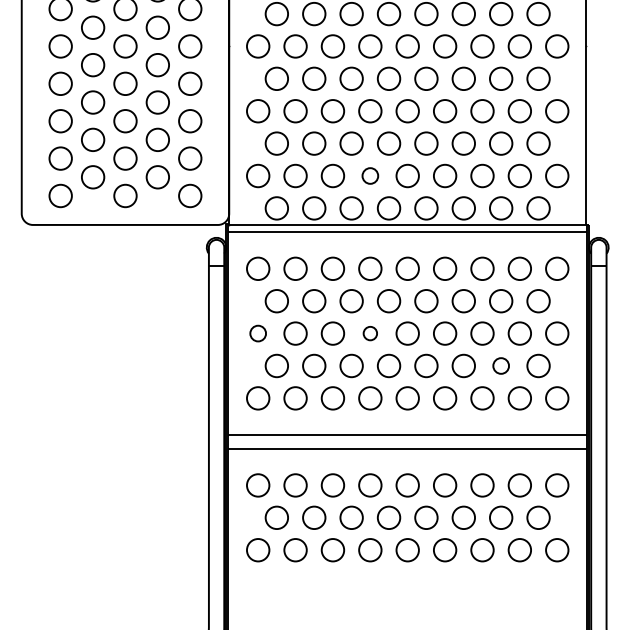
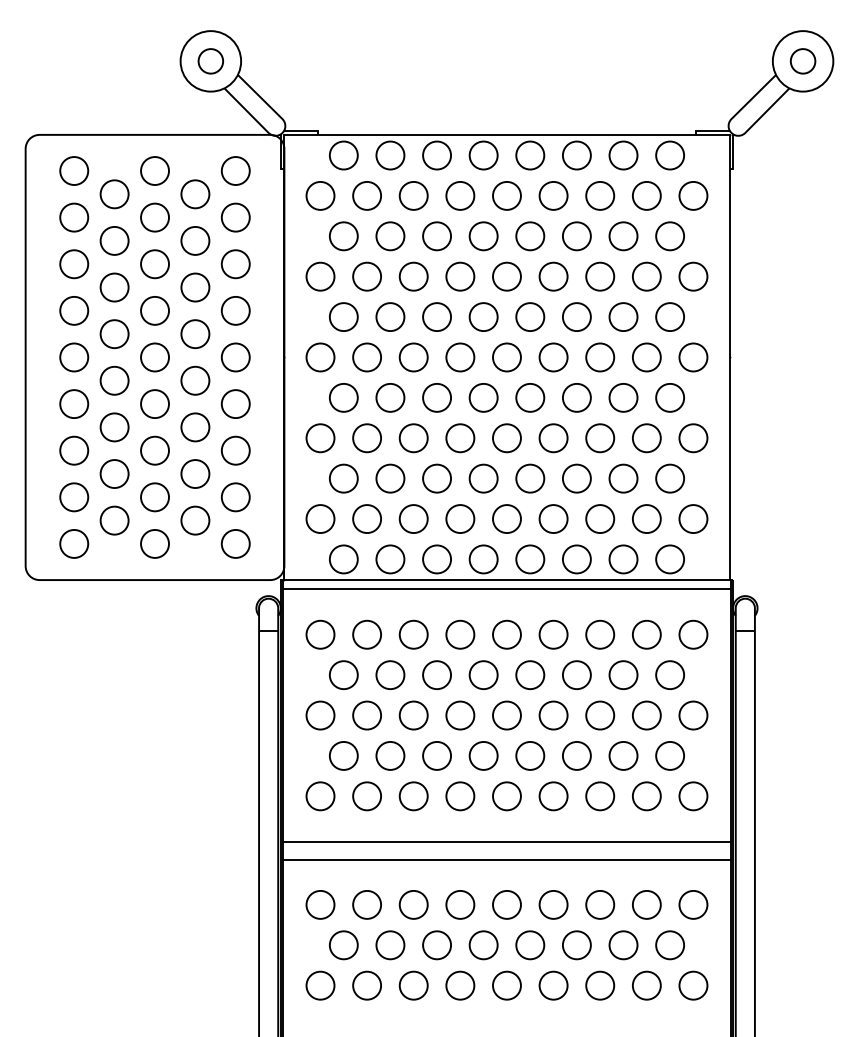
circle: (370, 175) -> (460, 518), size x1.43
circle: (258, 333) -> (320, 715), size x1.43
circle: (370, 333) -> (460, 715), size x1.67
circle: (501, 365) -> (623, 755), size x1.43

